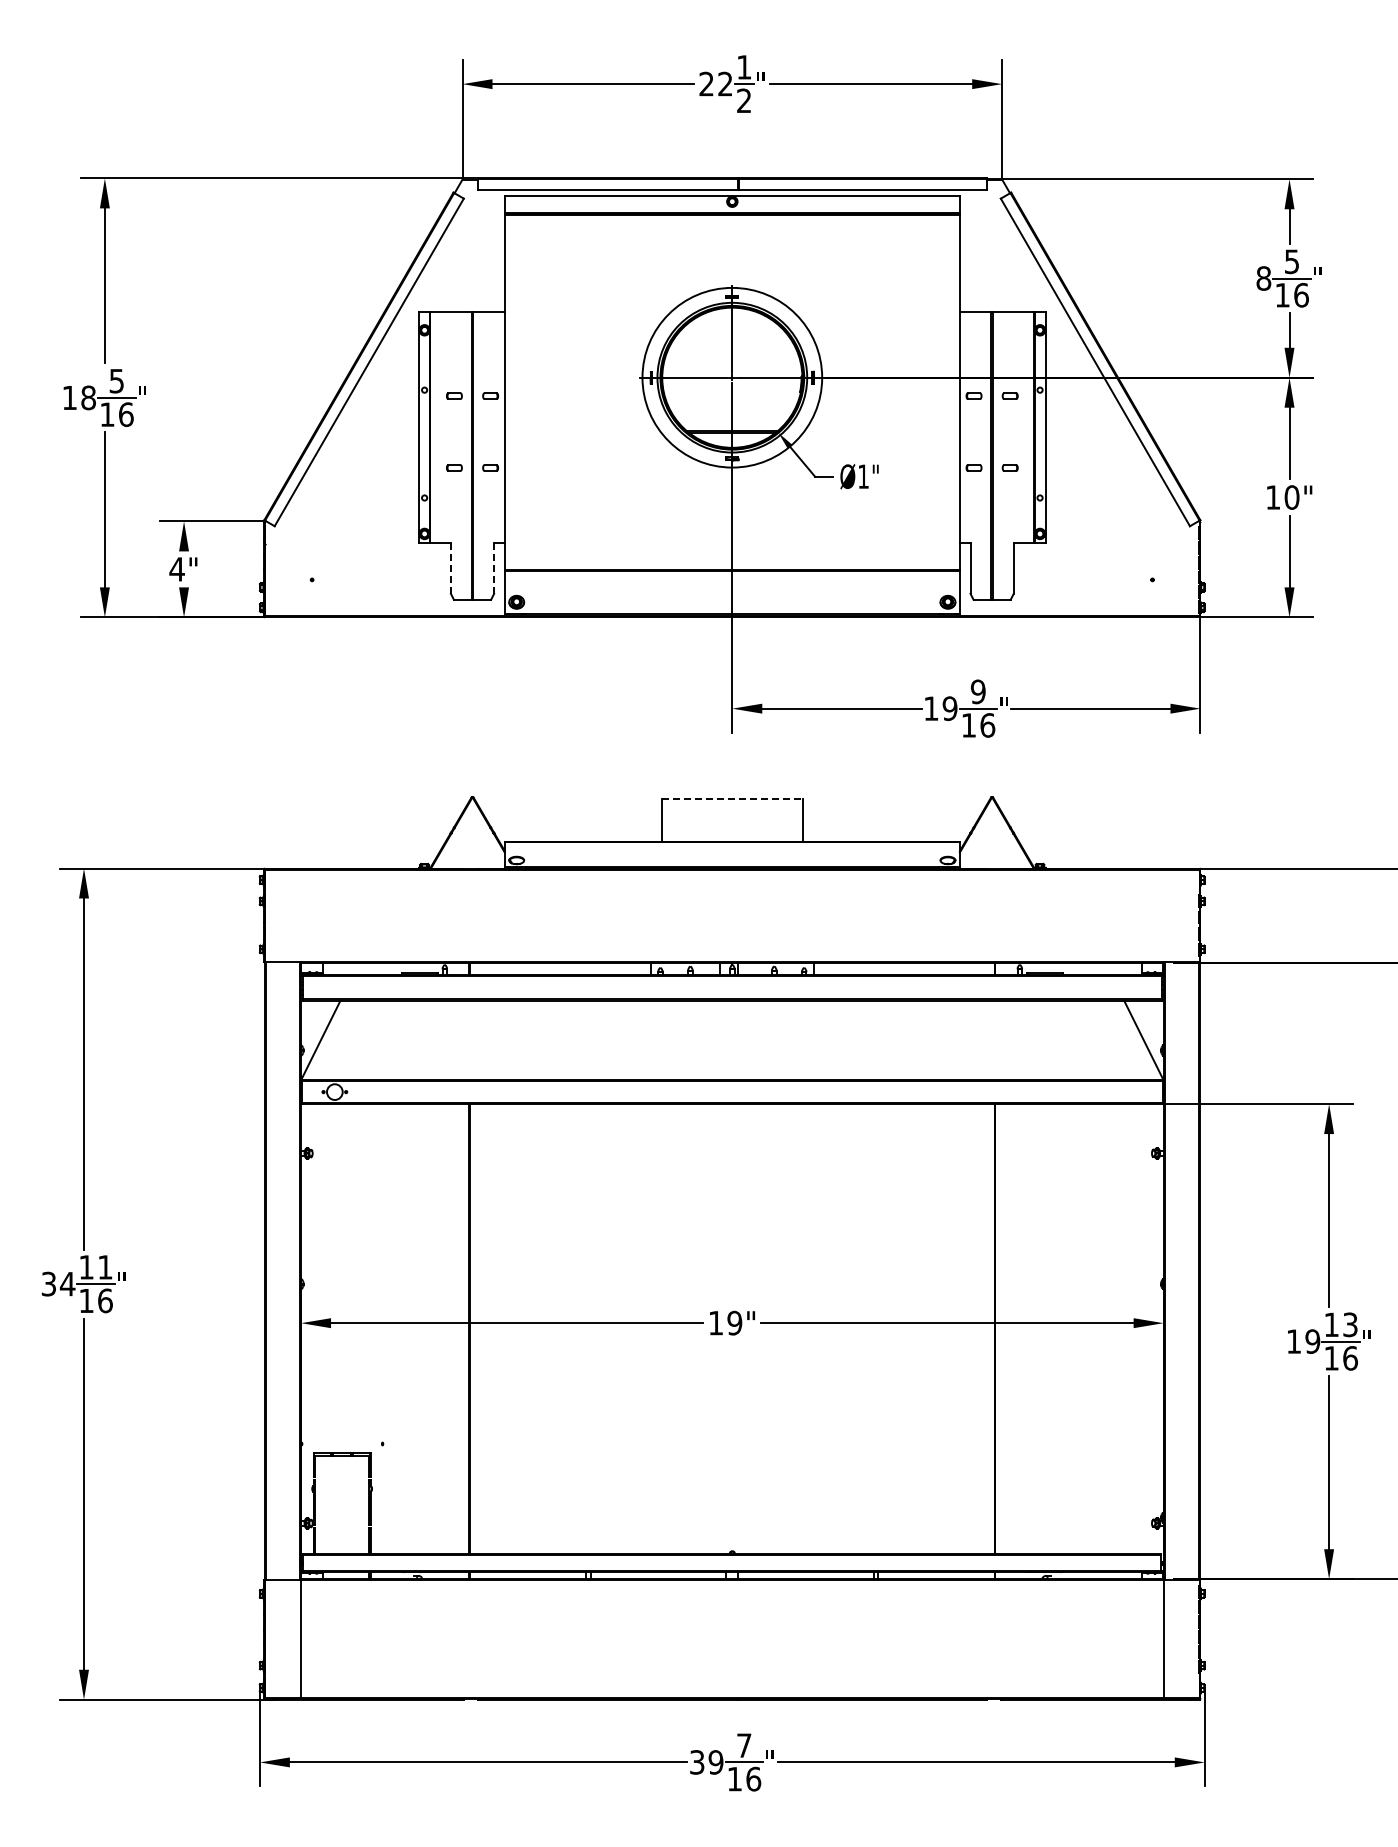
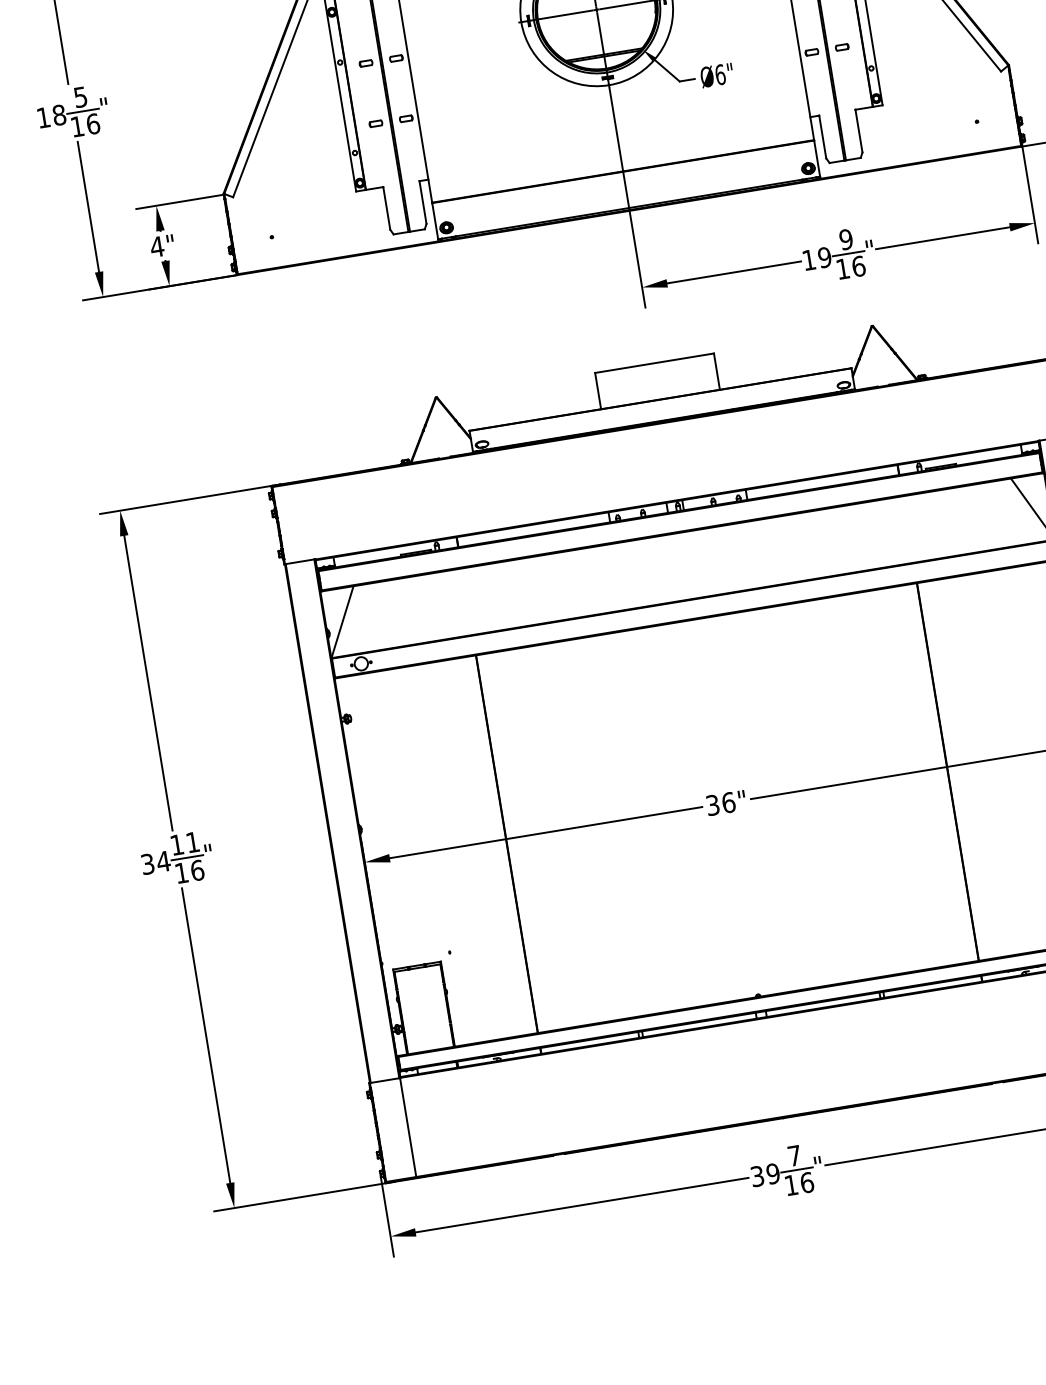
text: (863, 476) -> (720, 74), Ø1" -> Ø6"
line: (450, 567) -> (386, 207), dashed -> solid
line: (494, 567) -> (423, 201), dashed -> solid
line: (732, 798) -> (654, 362), dashed -> solid
text: (725, 1322) -> (720, 803), 19" -> 36"

